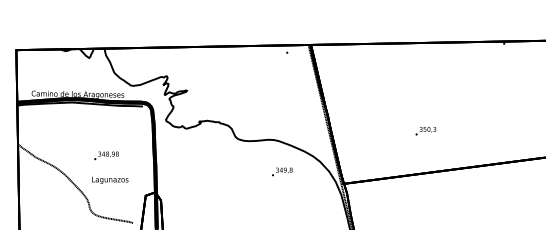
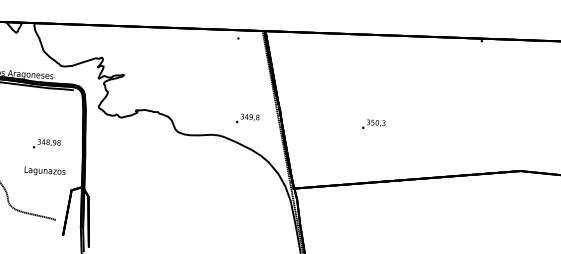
text: (425, 131) -> (373, 124), moved
text: (106, 155) -> (46, 143), moved
text: (282, 171) -> (247, 118), moved
text: (110, 179) -> (45, 170), moved

